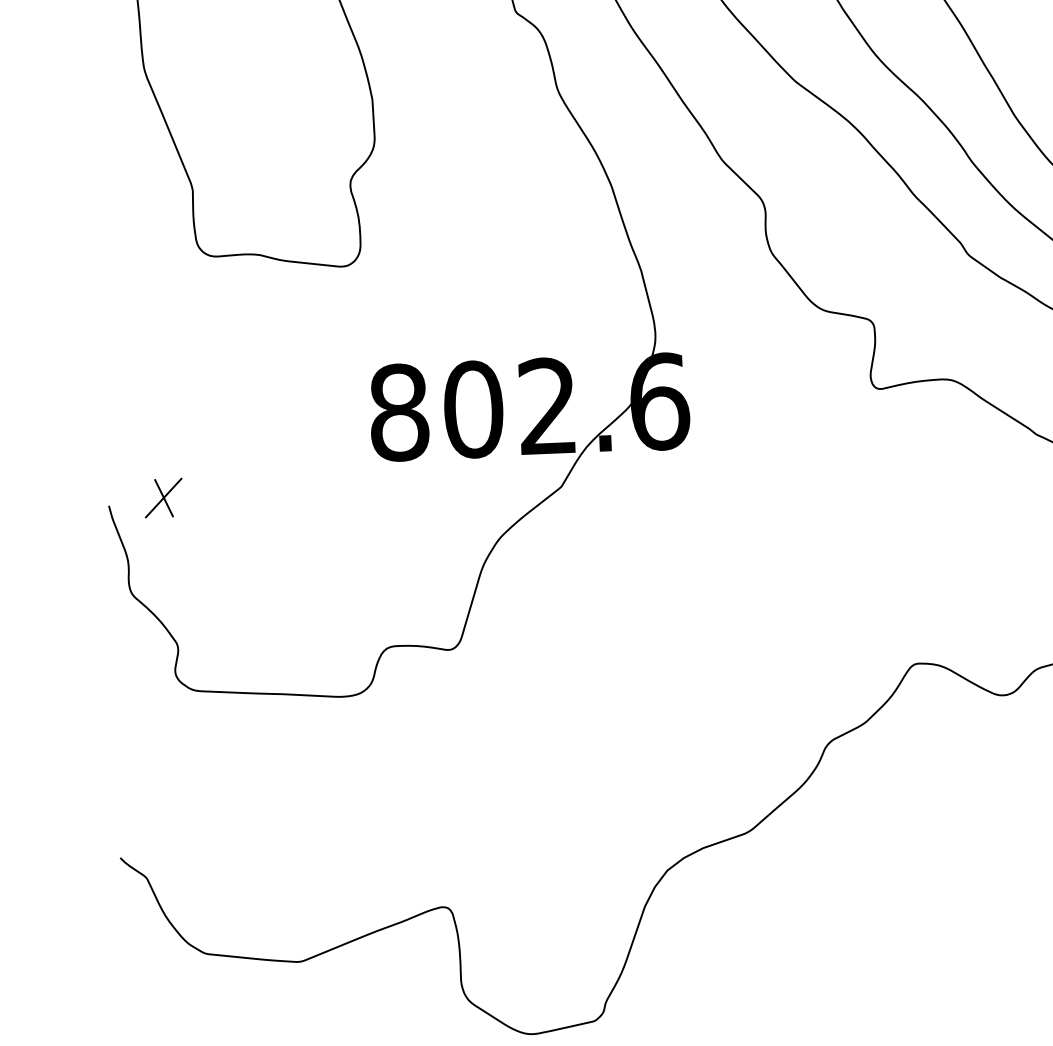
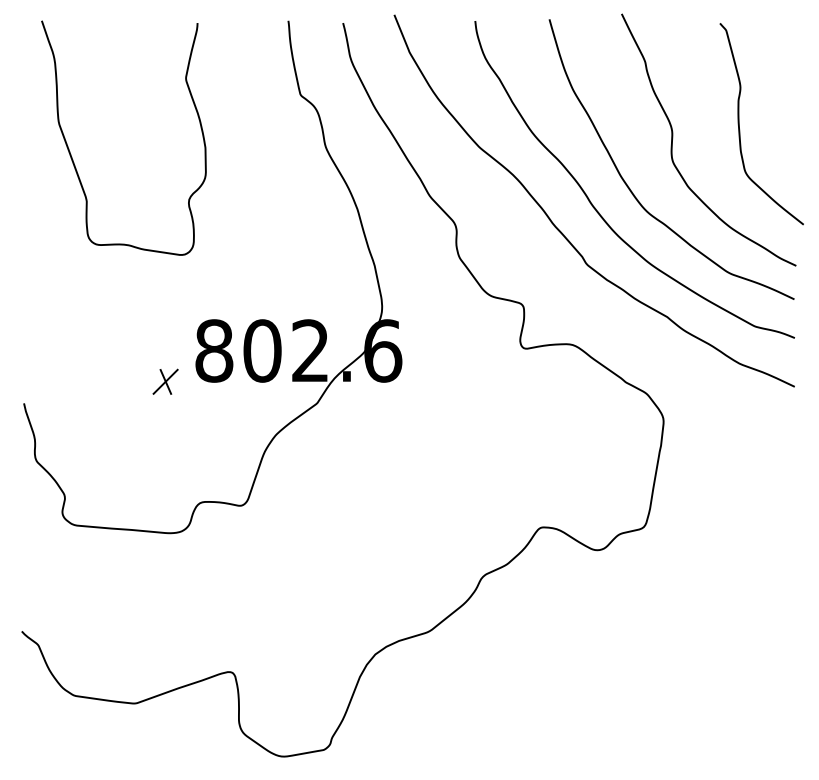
part: (163, 497) -> (165, 381), moved

